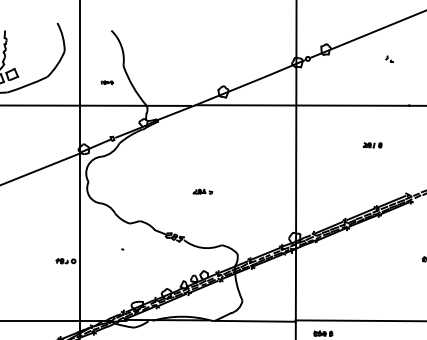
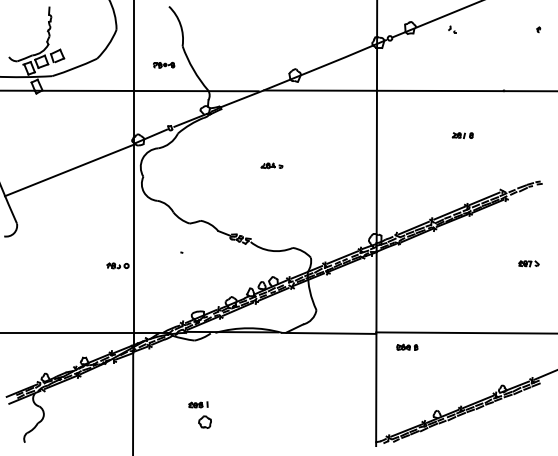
part: (389, 58) -> (452, 29), moved
part: (107, 82) -> (164, 64), size x1.67
part: (202, 191) -> (271, 165), moved

